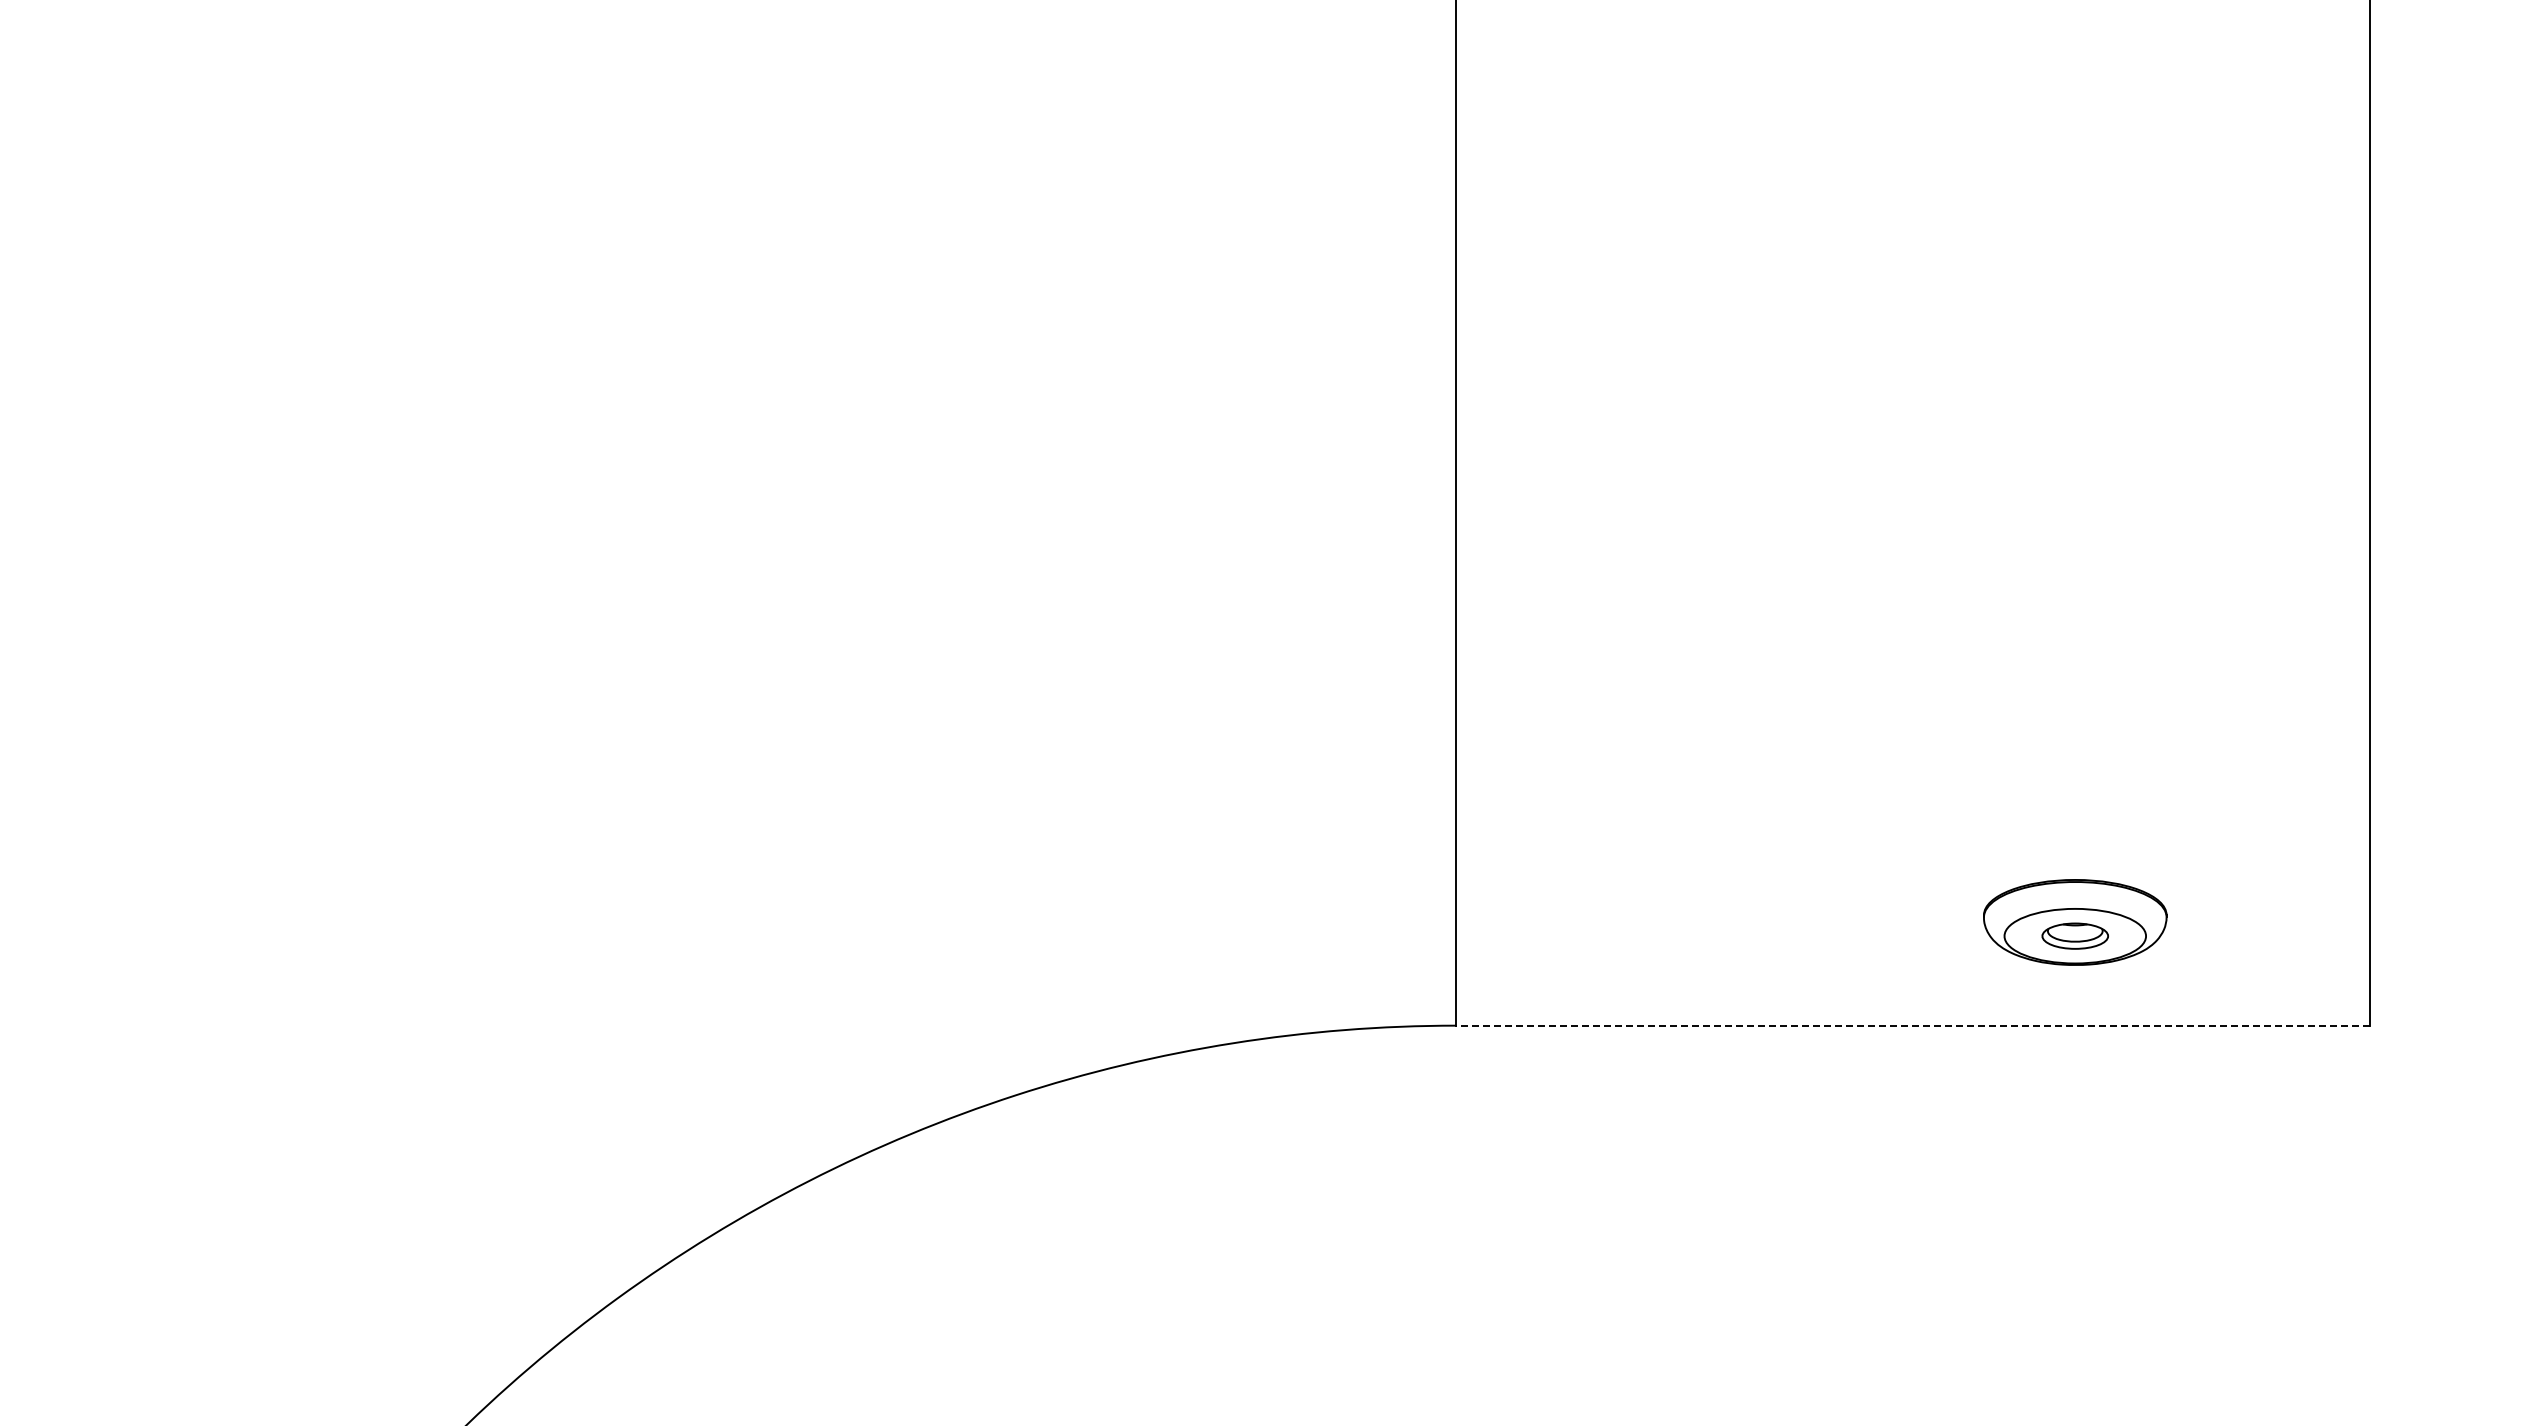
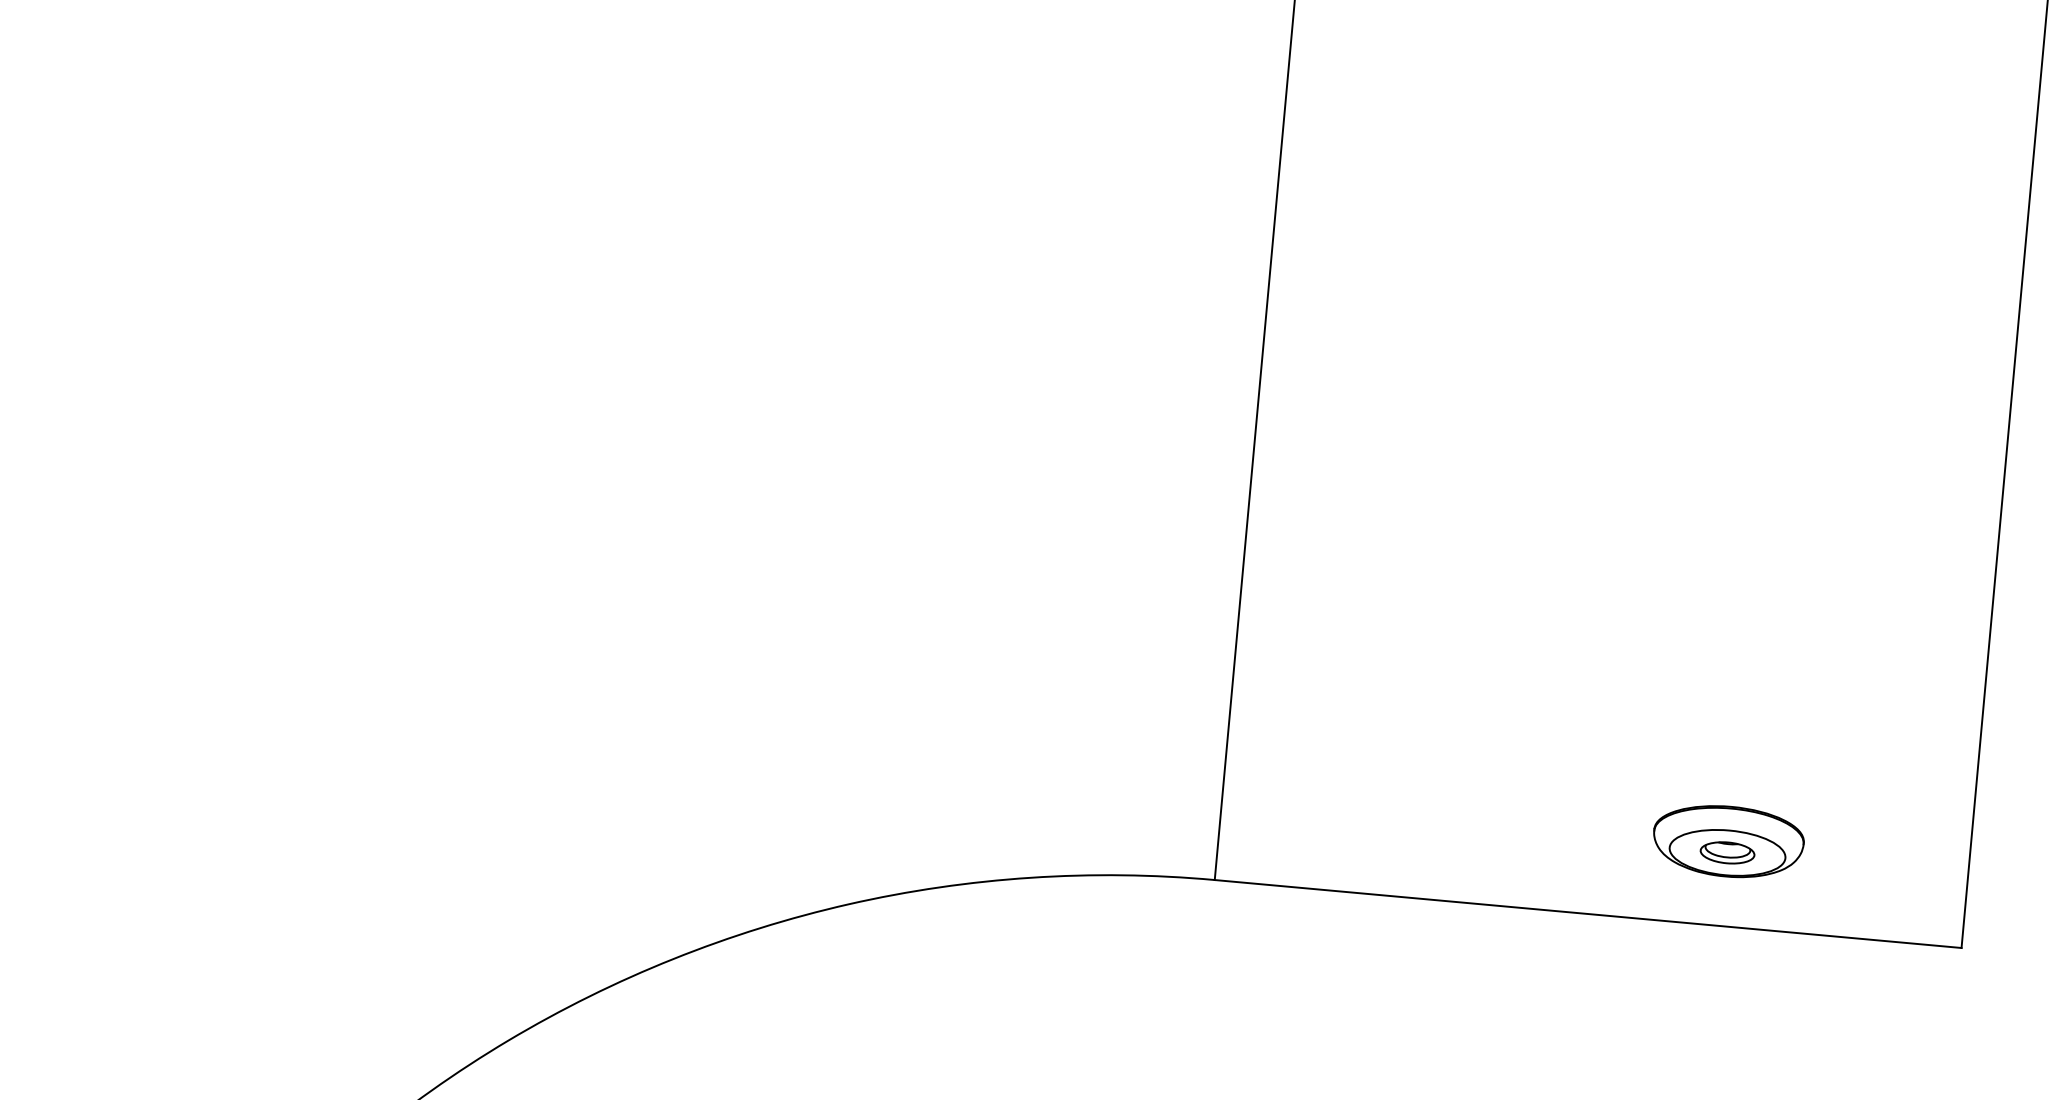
line: (1912, 1025) -> (1587, 913), dashed -> solid

